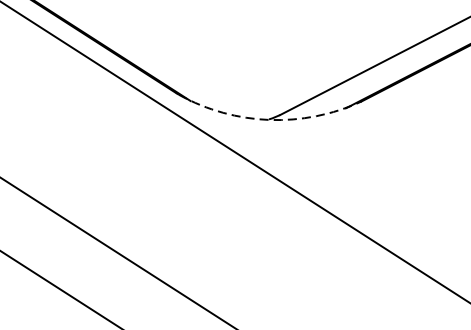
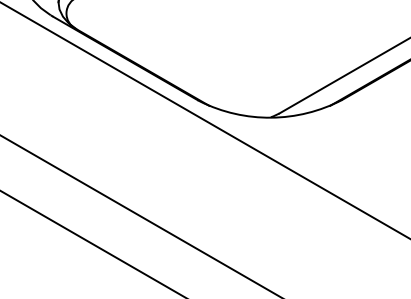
arc: (269, 119) -> (271, 117), dashed -> solid

